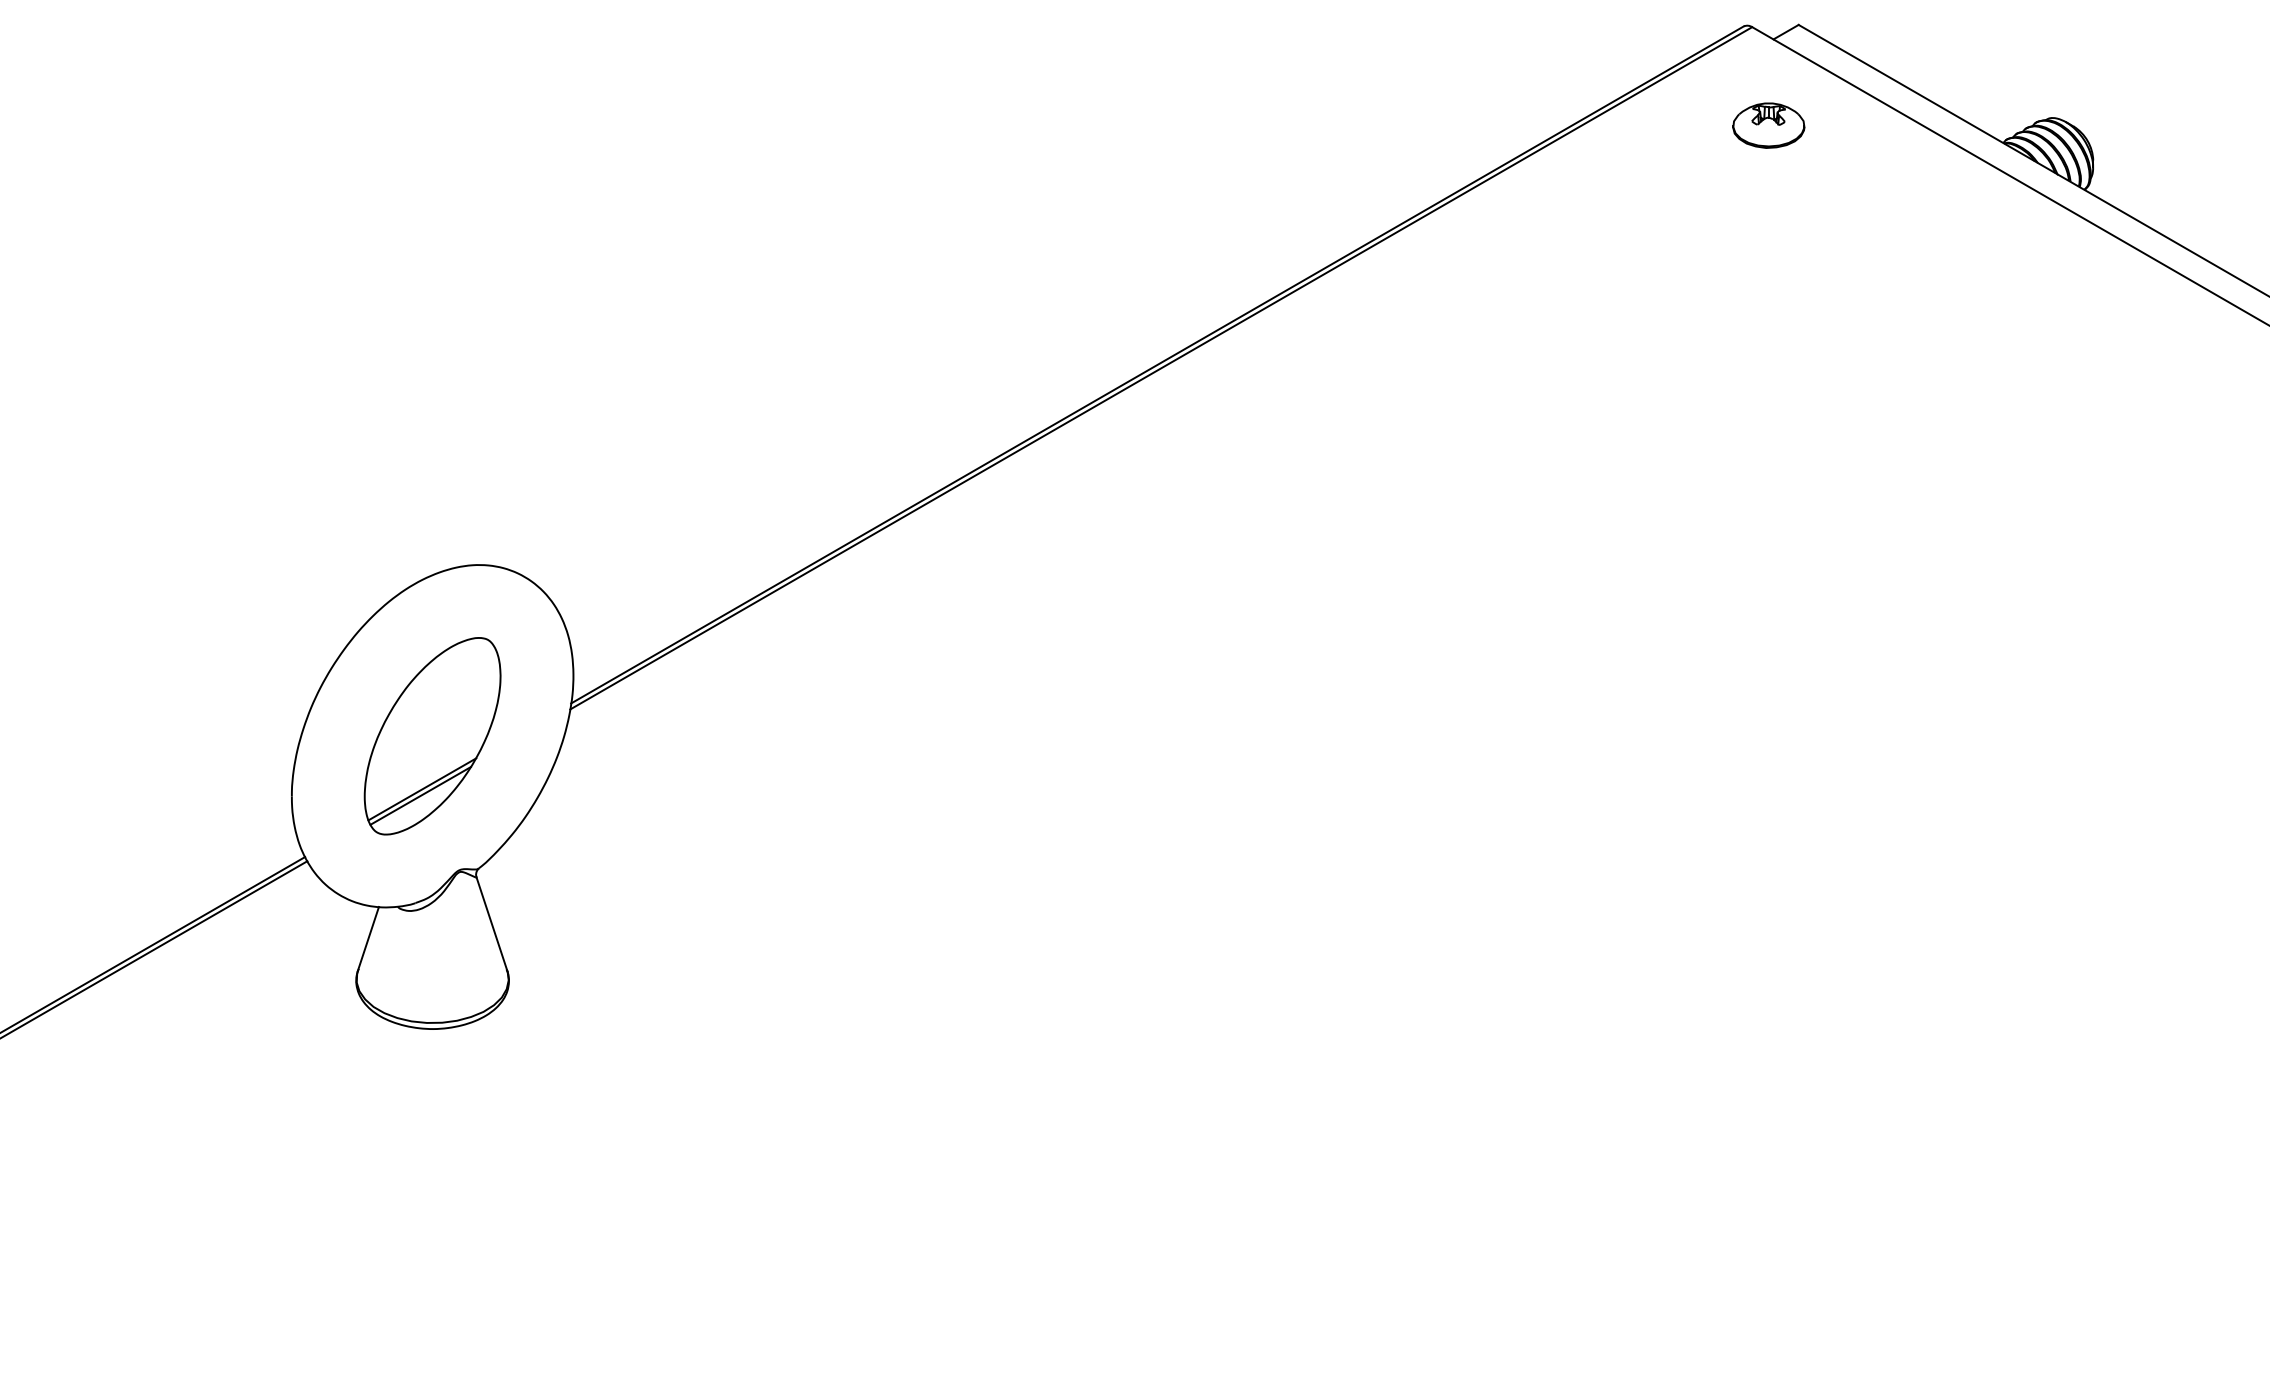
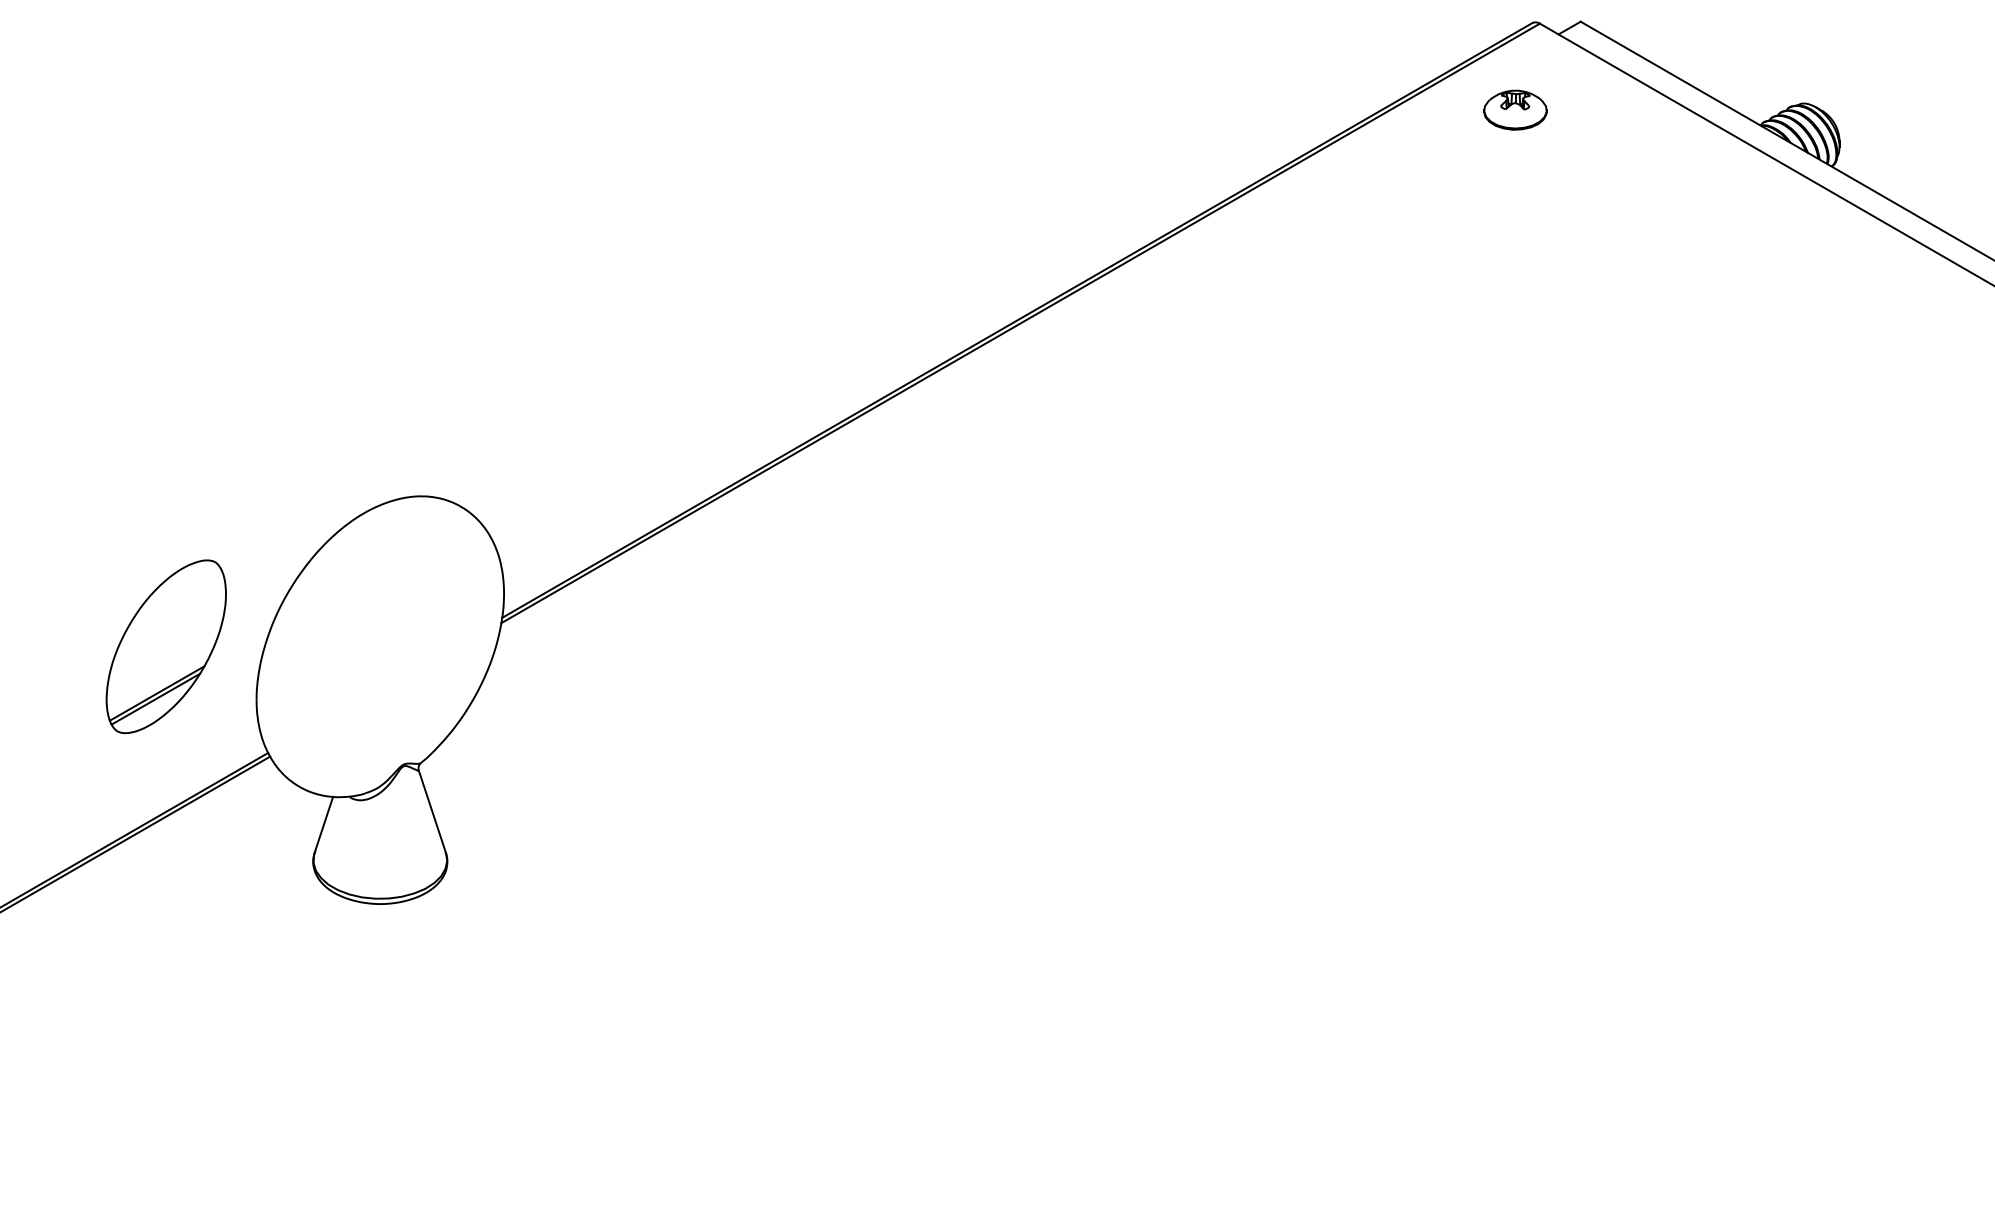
part: (1768, 124) -> (1515, 109), moved
part: (431, 735) -> (165, 646), moved

